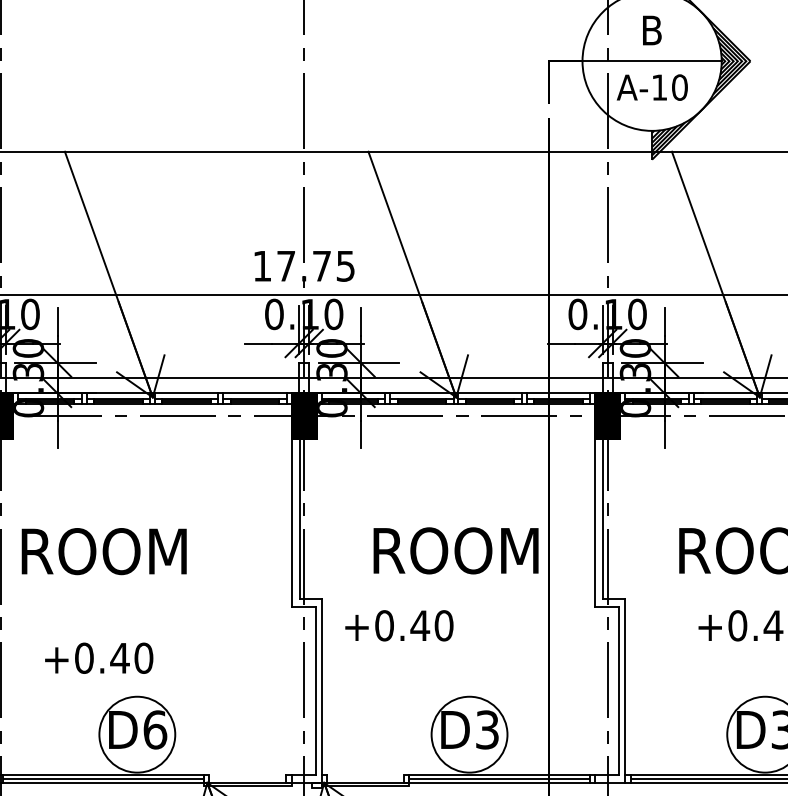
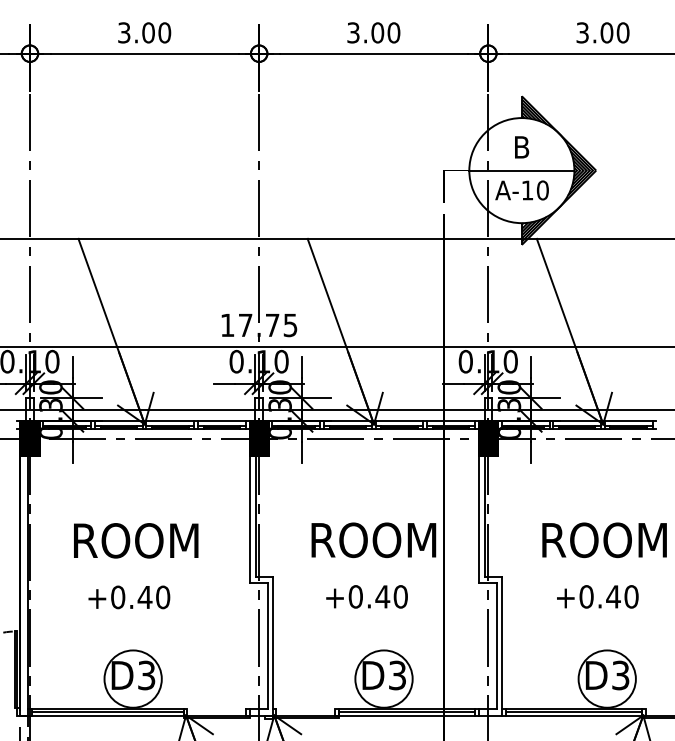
text: (104, 551) -> (136, 540), moved
text: (398, 625) -> (366, 596), moved
text: (99, 658) -> (129, 597), moved
text: (154, 729) -> (146, 675), D6 -> D3

